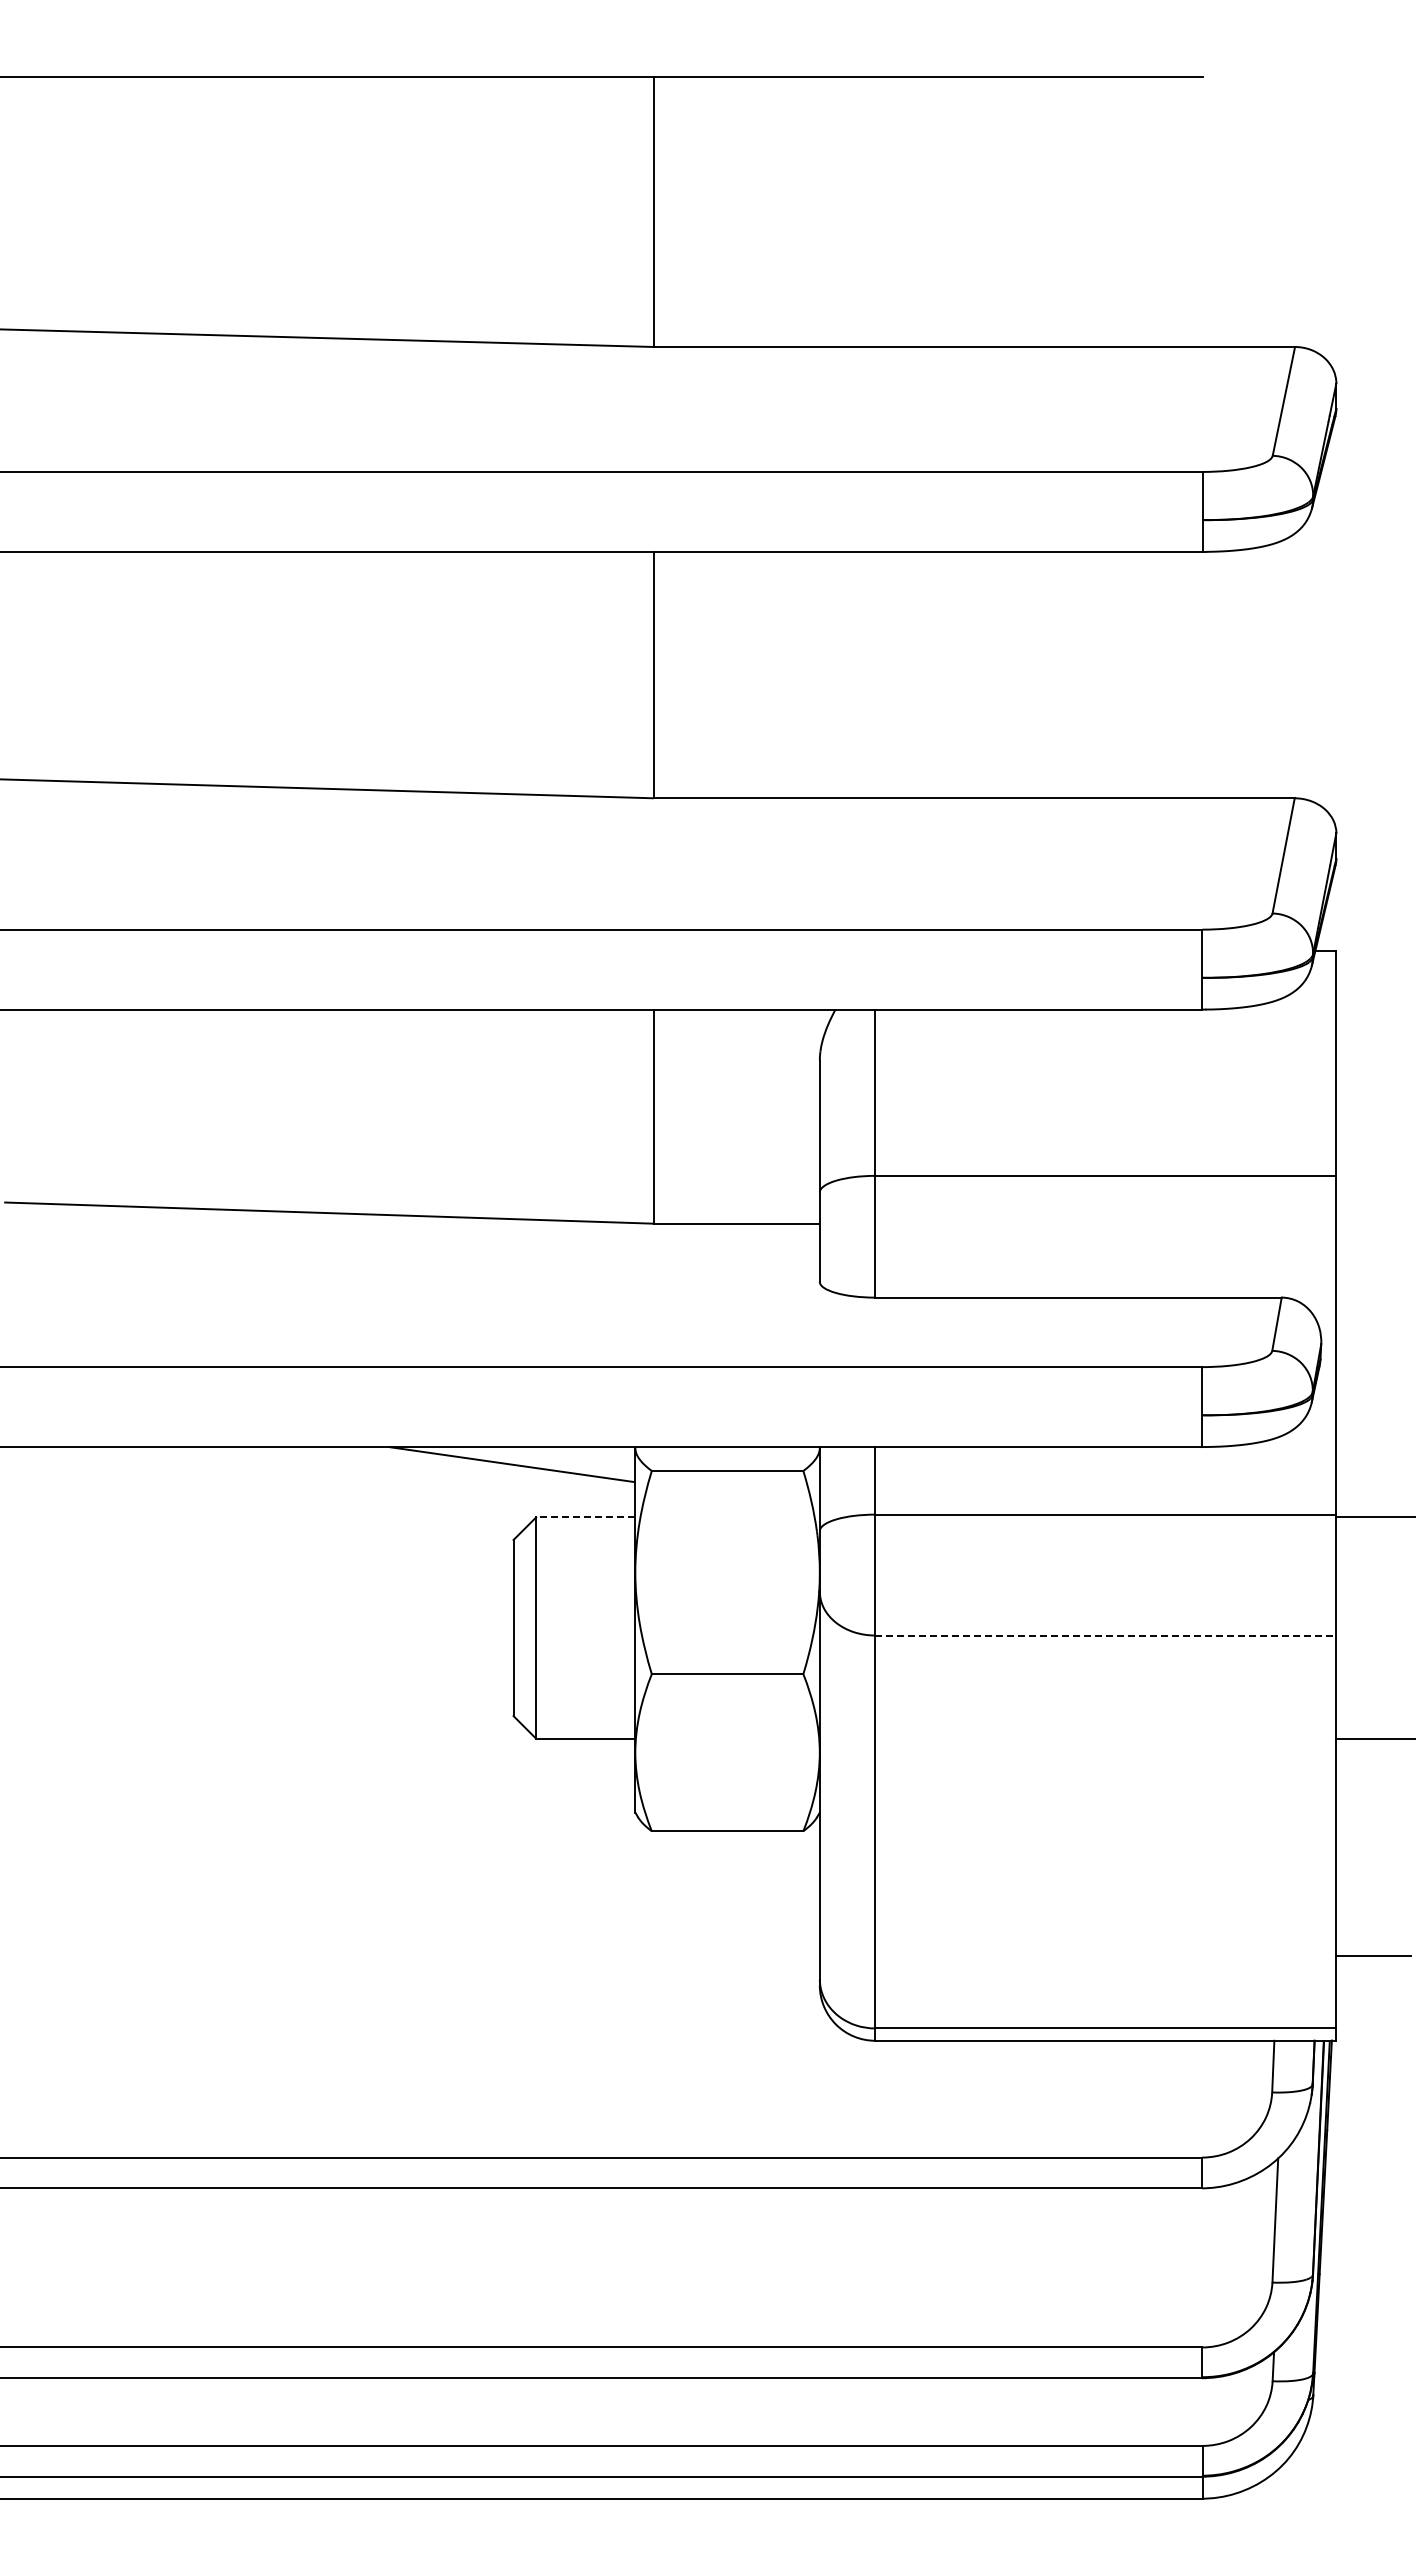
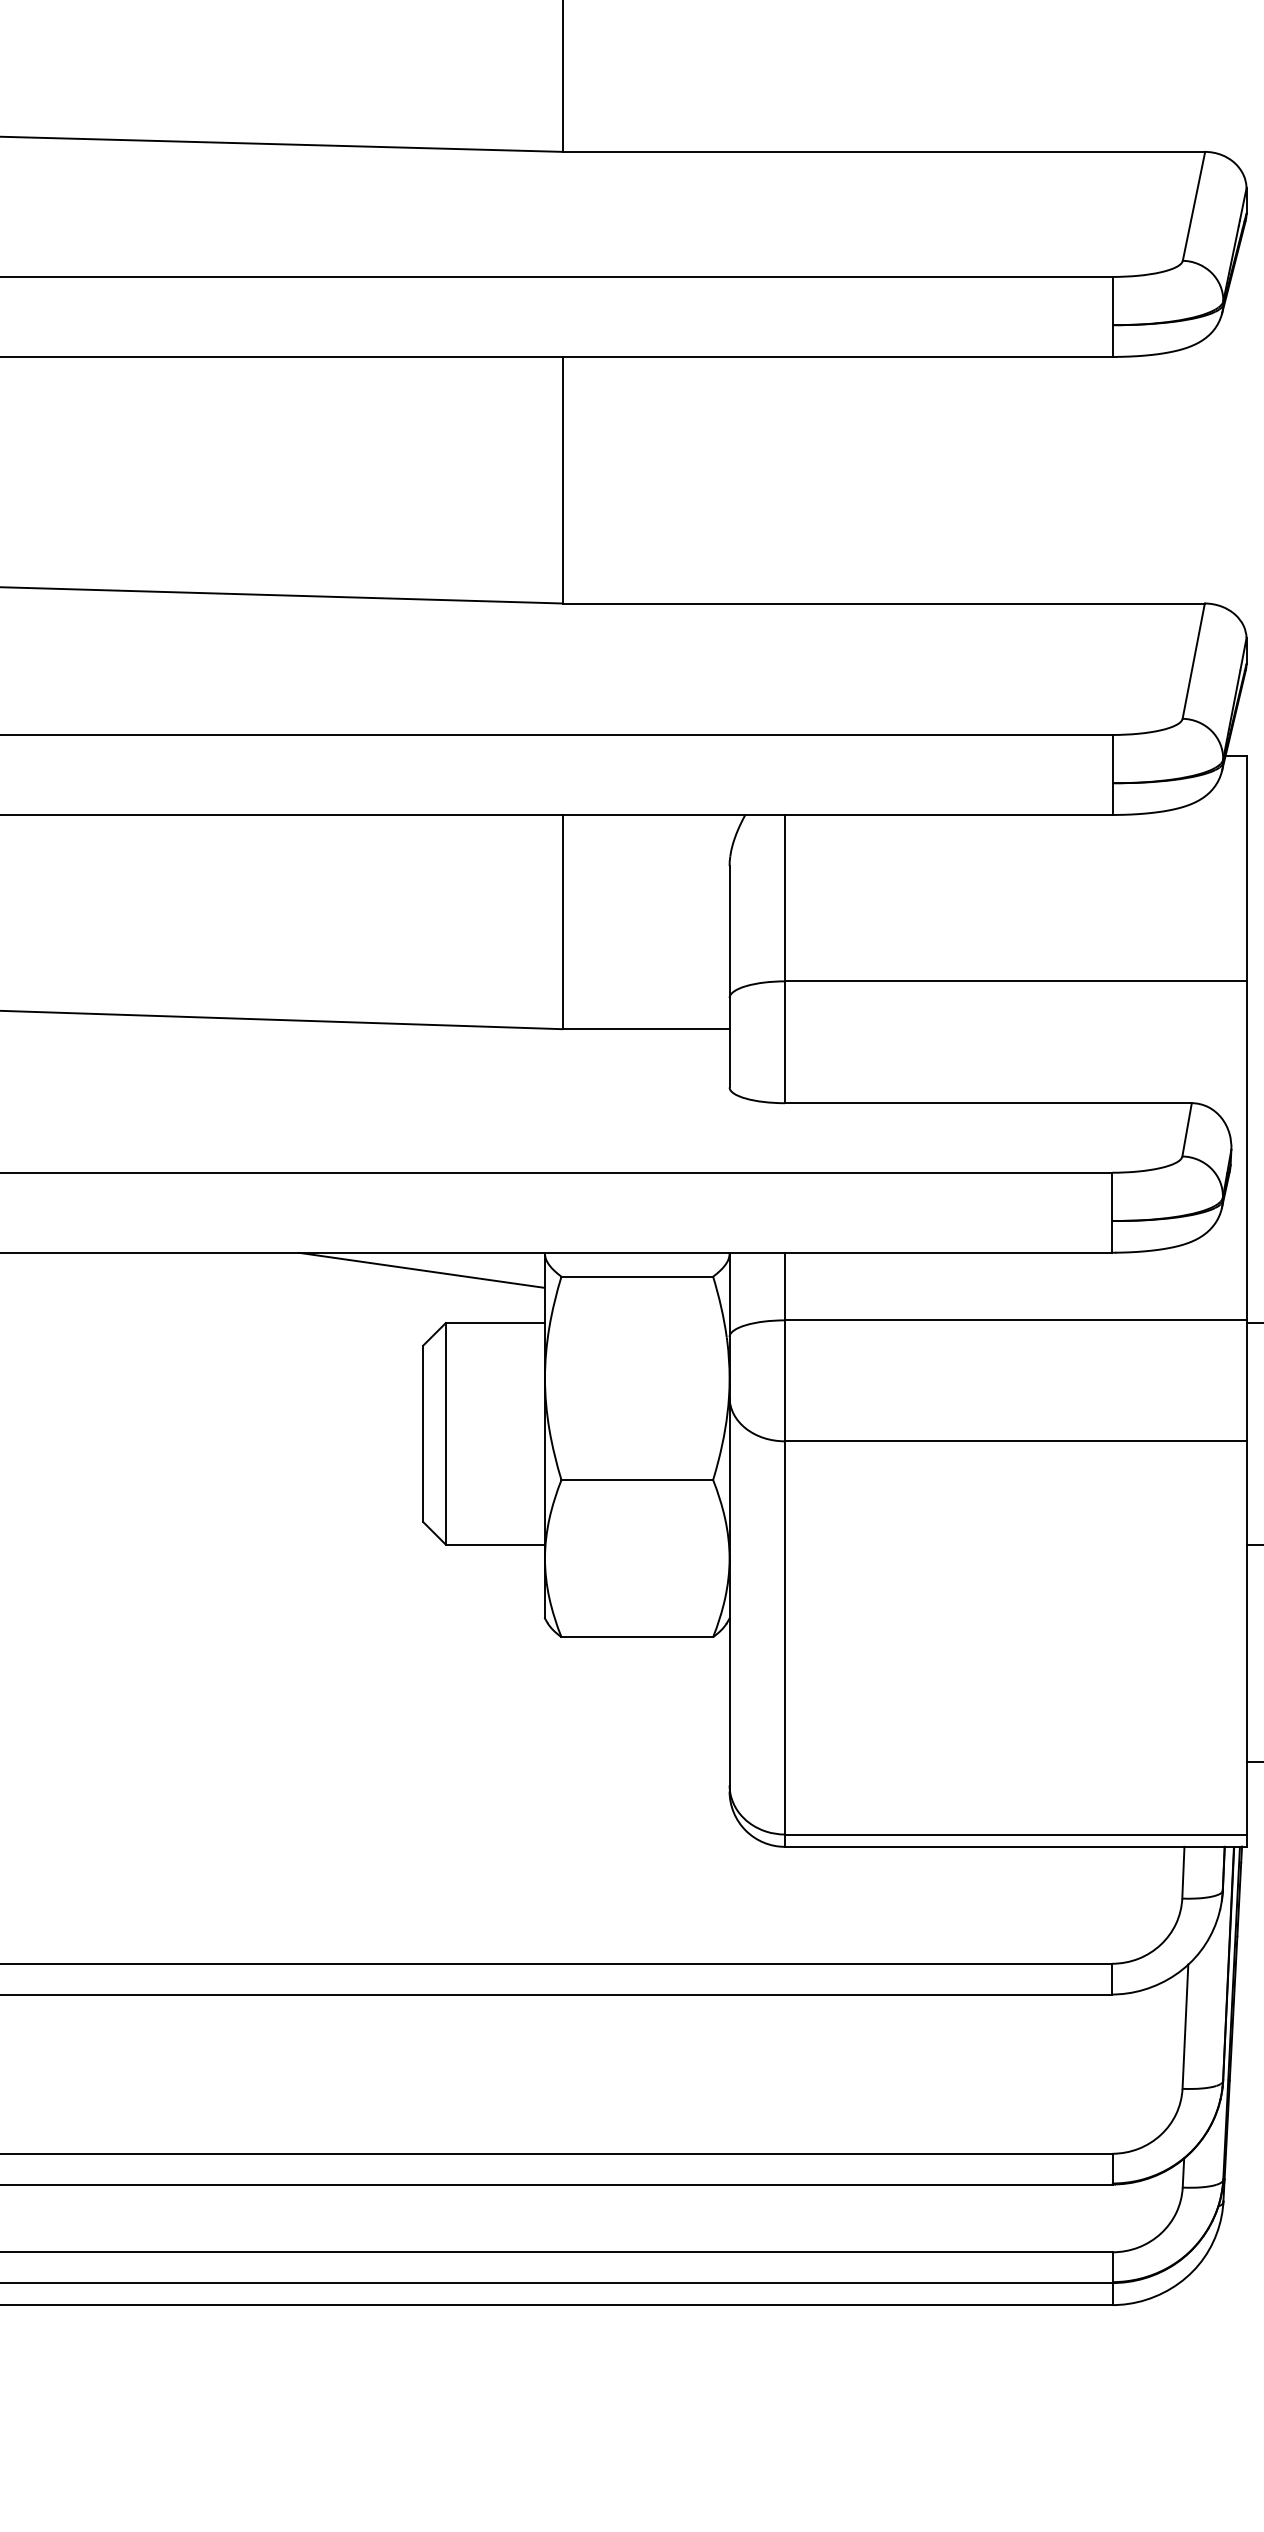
line: (585, 1517) -> (495, 1323), dashed -> solid
line: (1105, 1635) -> (1015, 1441), dashed -> solid

